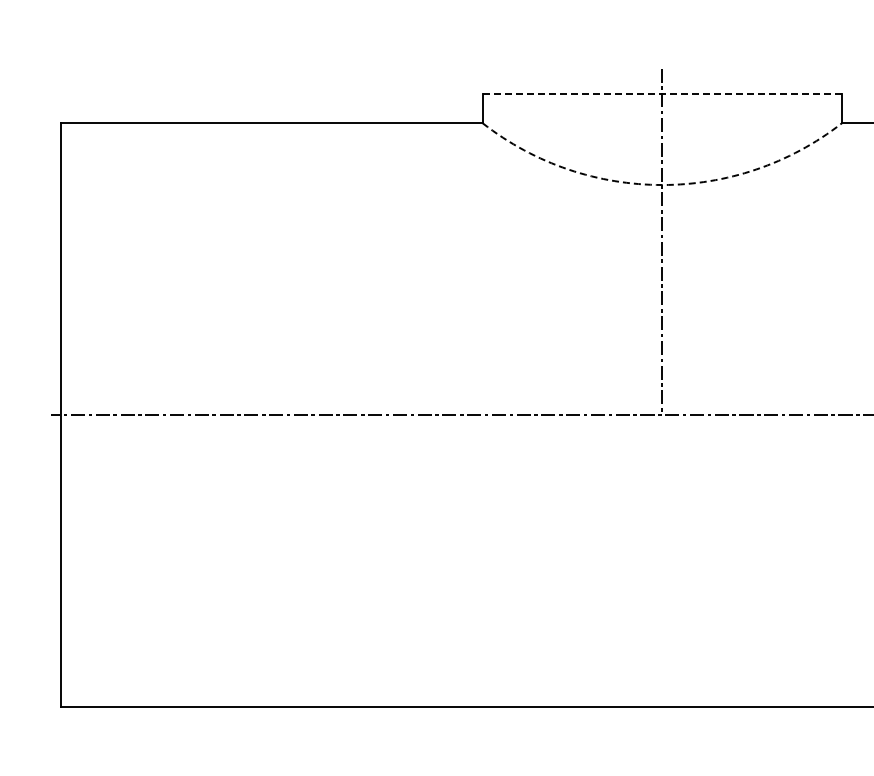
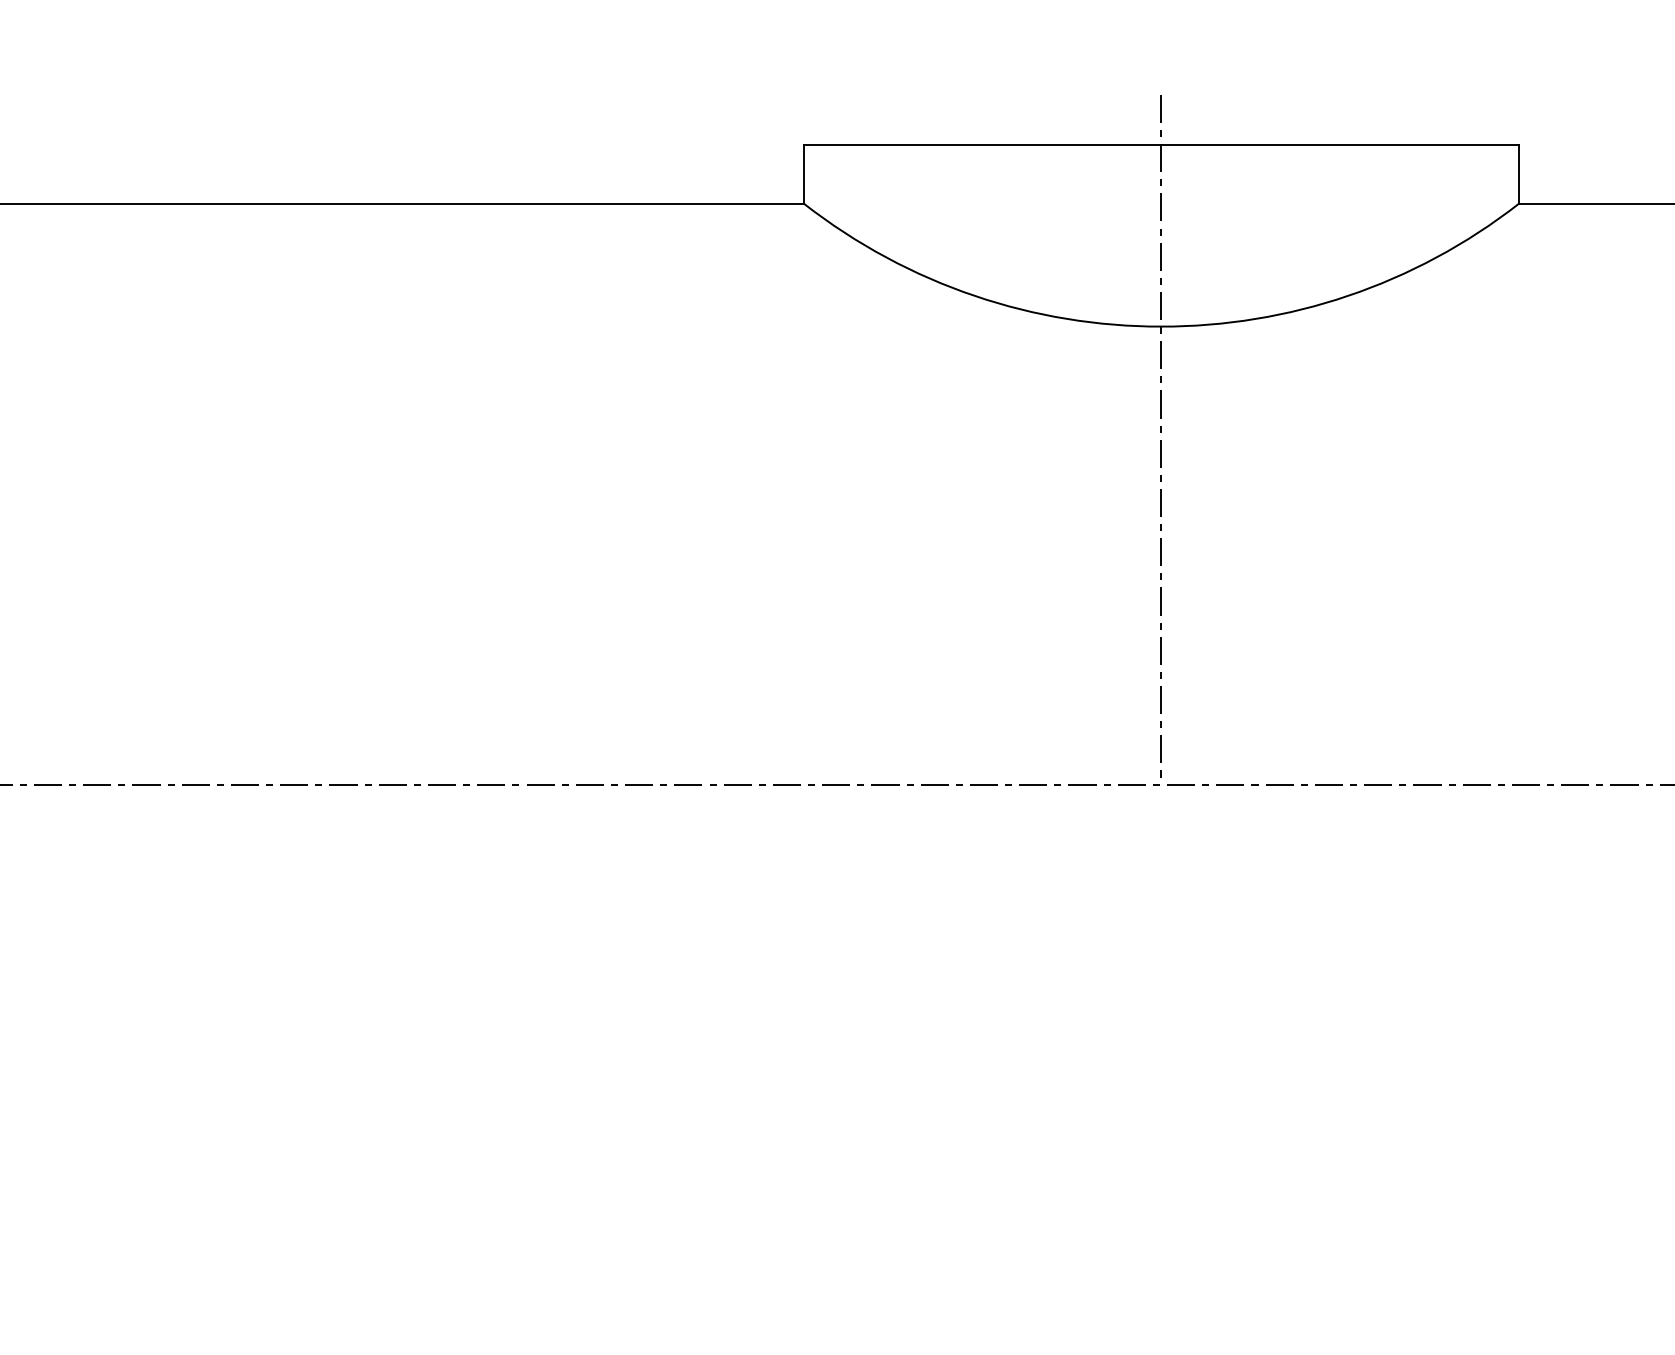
line: (662, 93) -> (1161, 144), dashed -> solid
arc: (662, 185) -> (1161, 327), dashed -> solid

